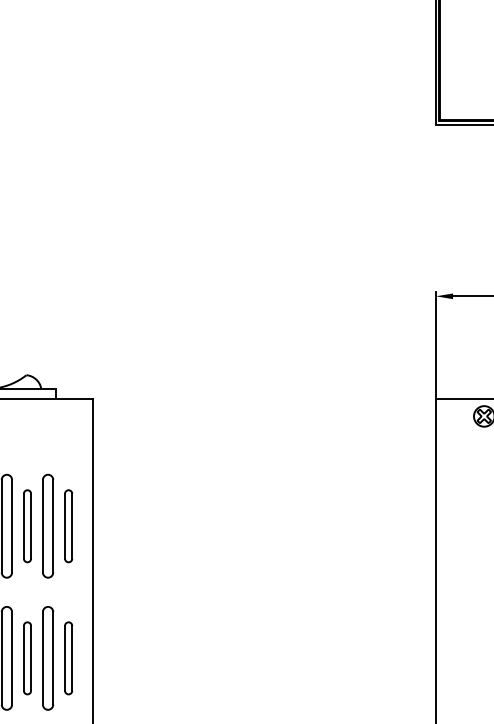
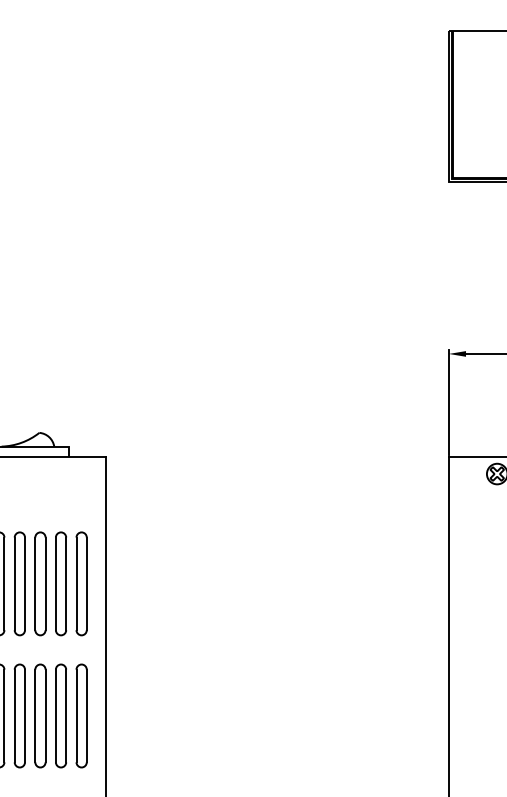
part: (27, 525) -> (40, 583), size x1.43
part: (68, 525) -> (81, 583), size x1.43
part: (27, 657) -> (40, 715), size x1.43
part: (68, 657) -> (81, 715), size x1.43

